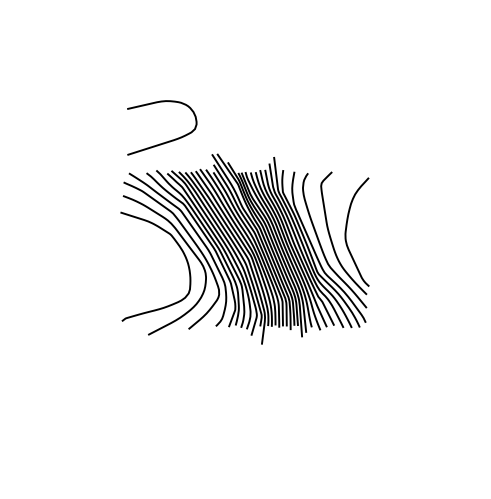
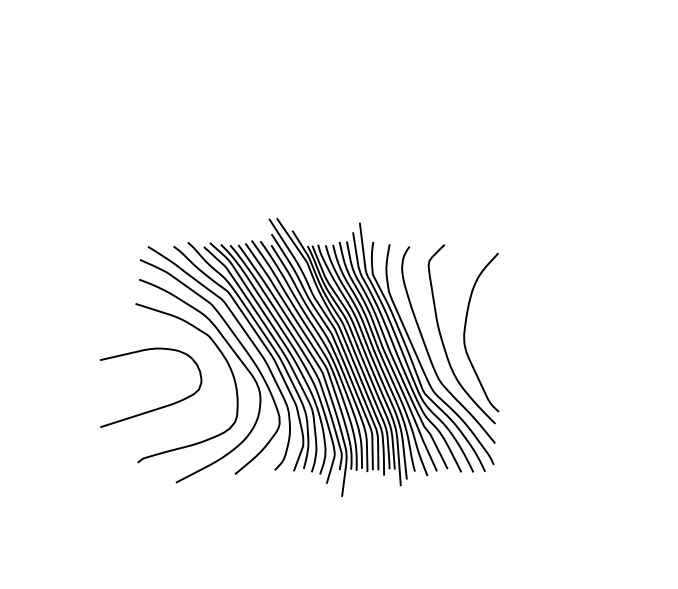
curve: (165, 141) -> (155, 407), moved

